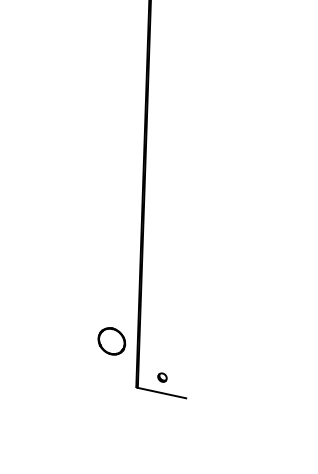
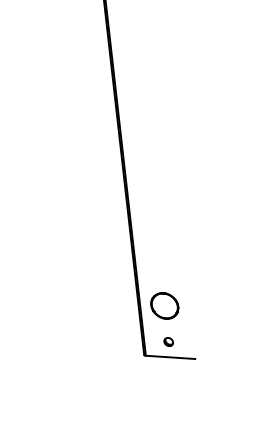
part: (111, 341) -> (164, 306), moved

